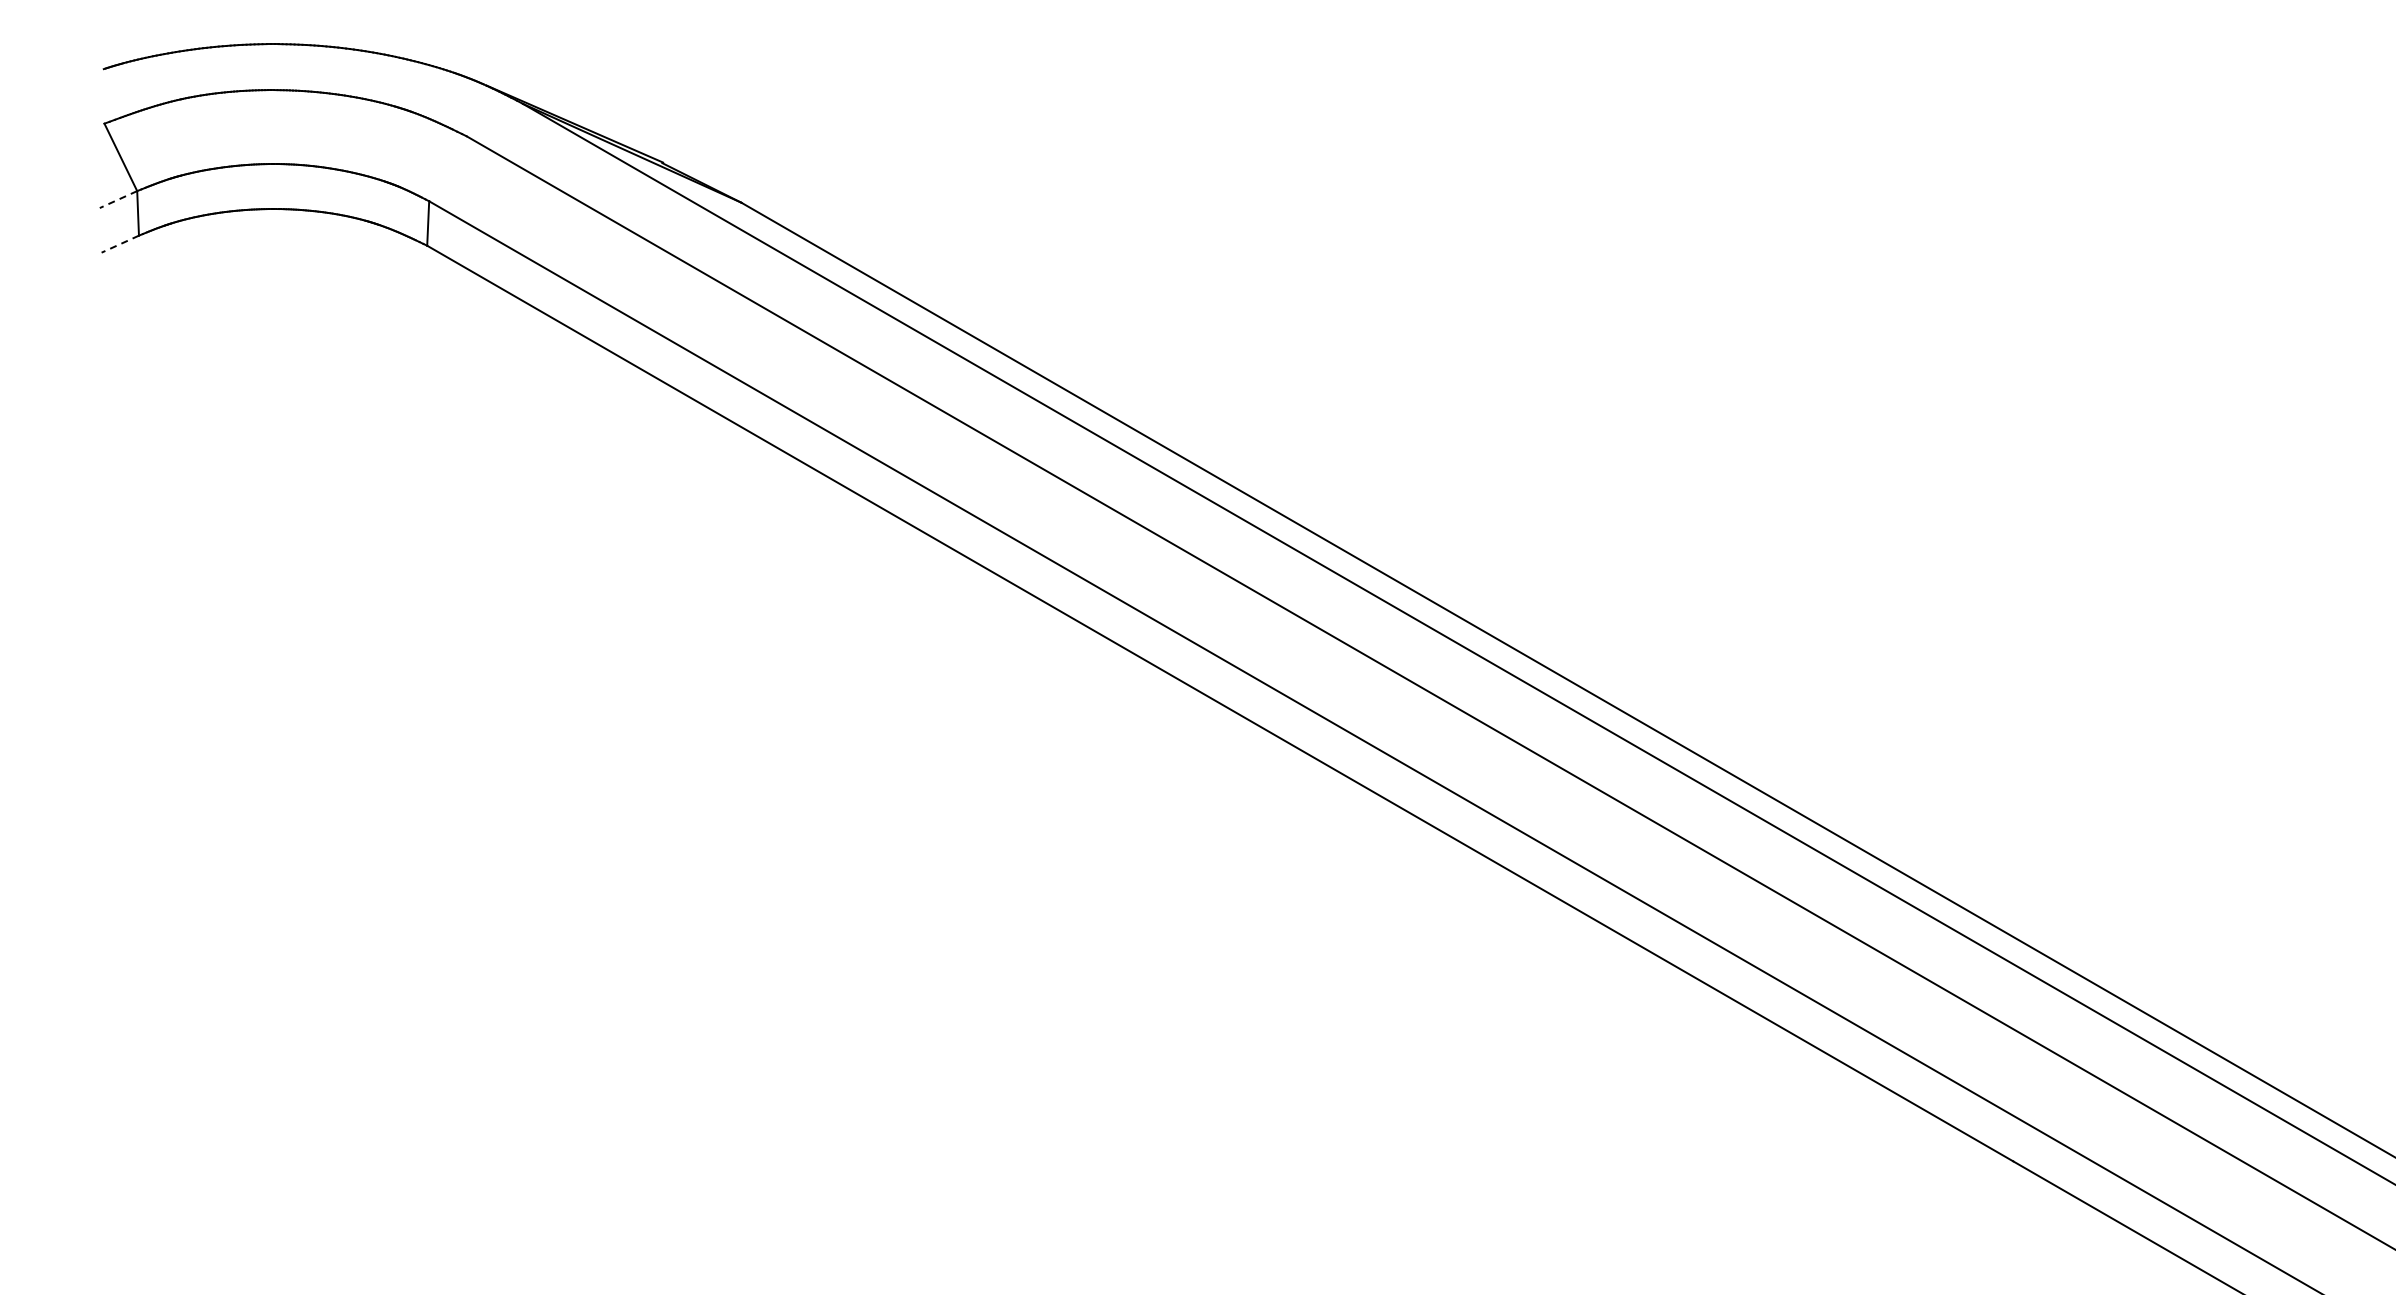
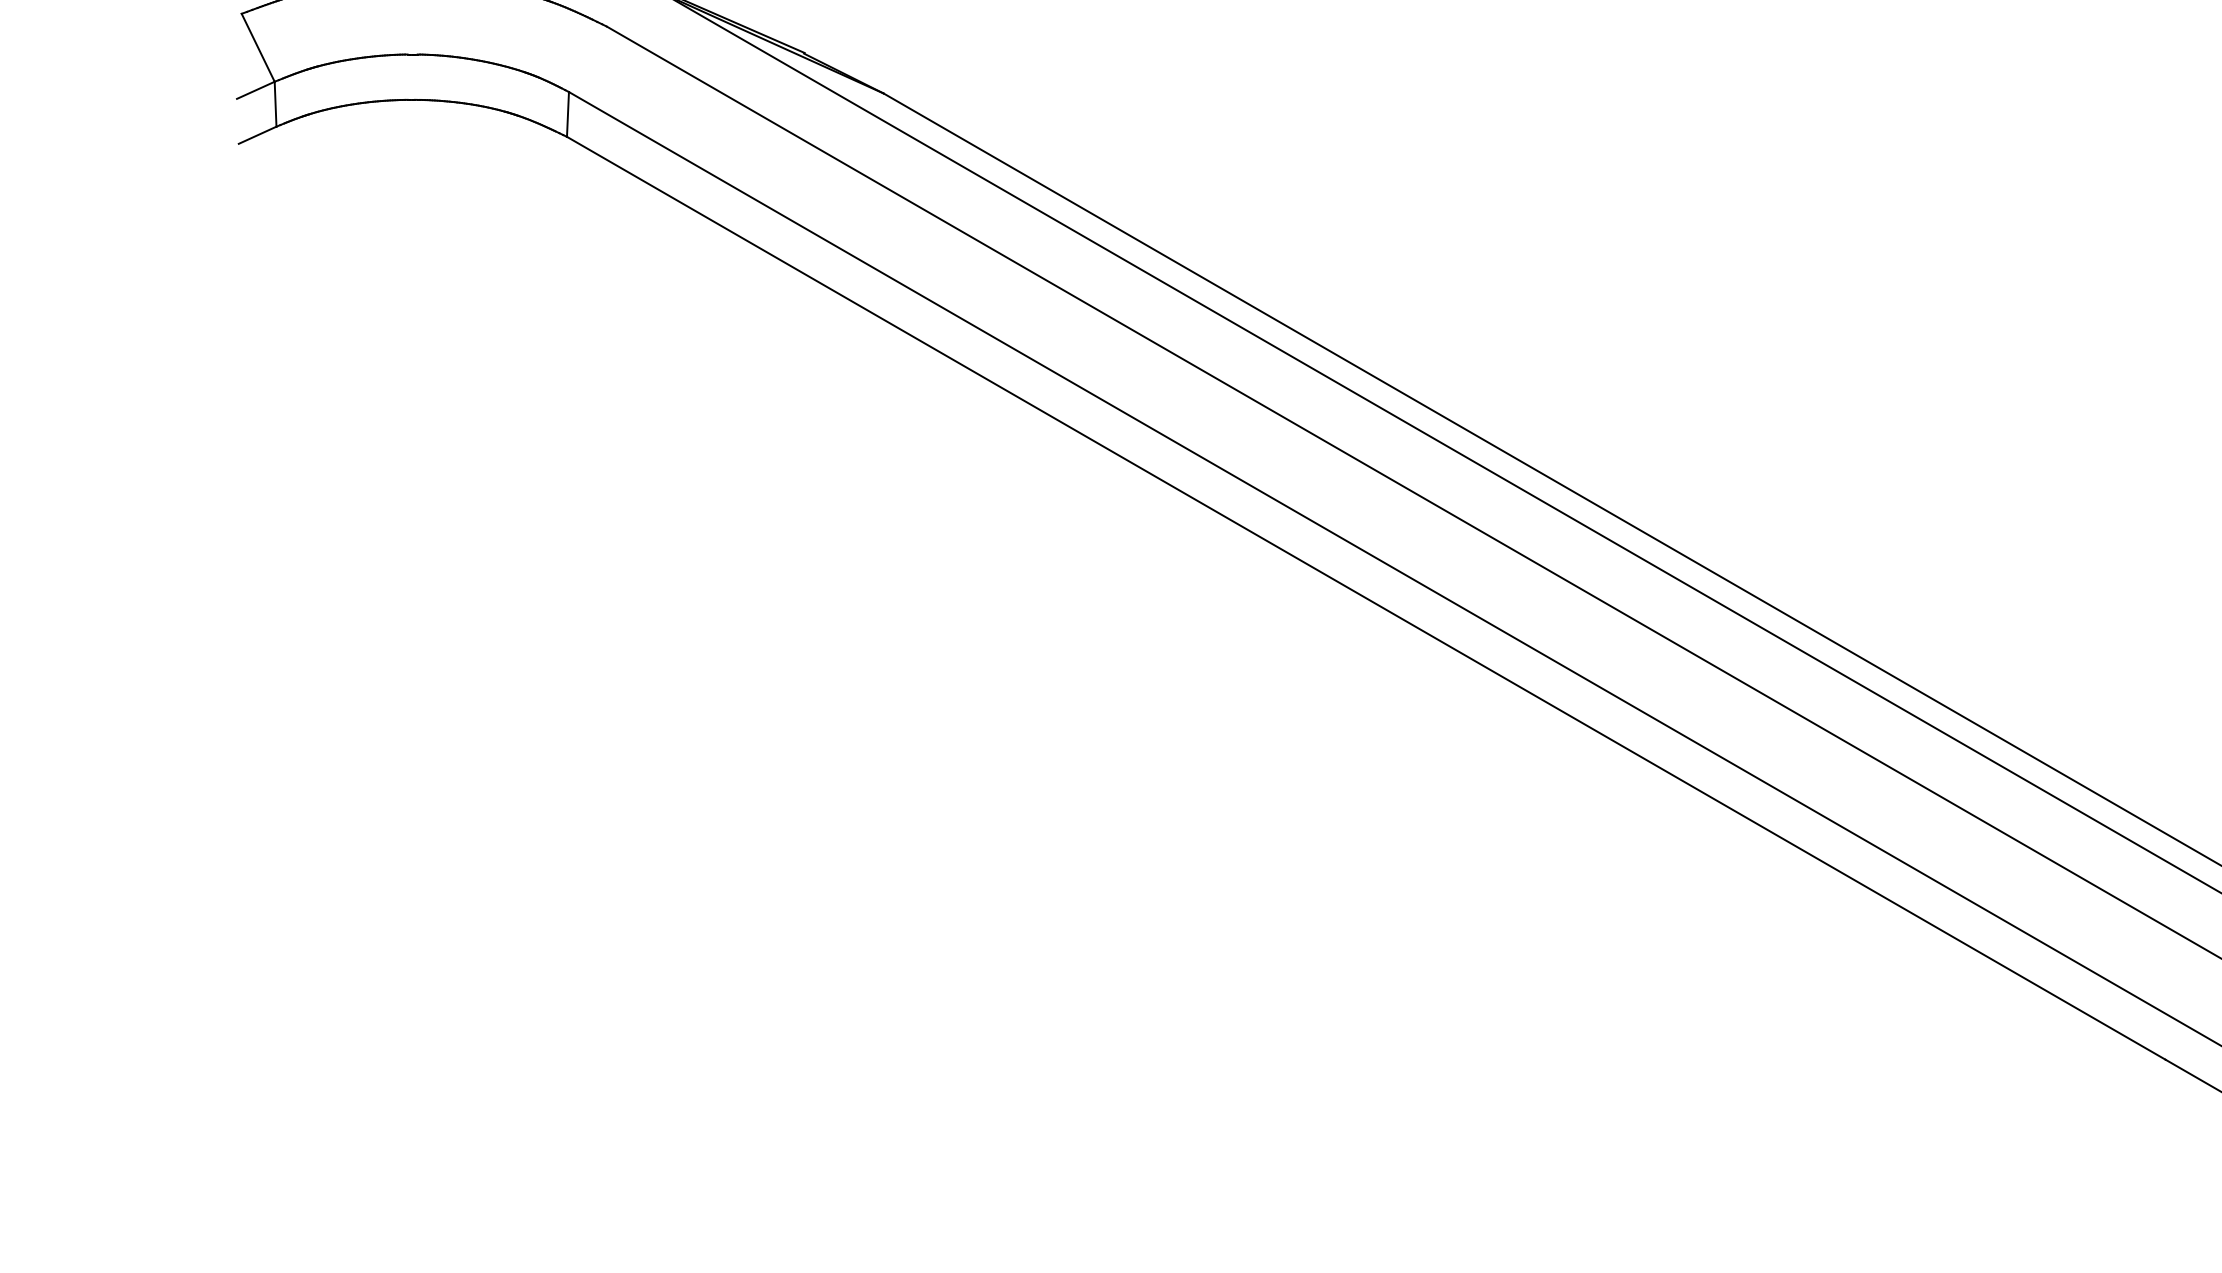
line: (118, 199) -> (255, 90), dashed -> solid
line: (120, 244) -> (257, 135), dashed -> solid

